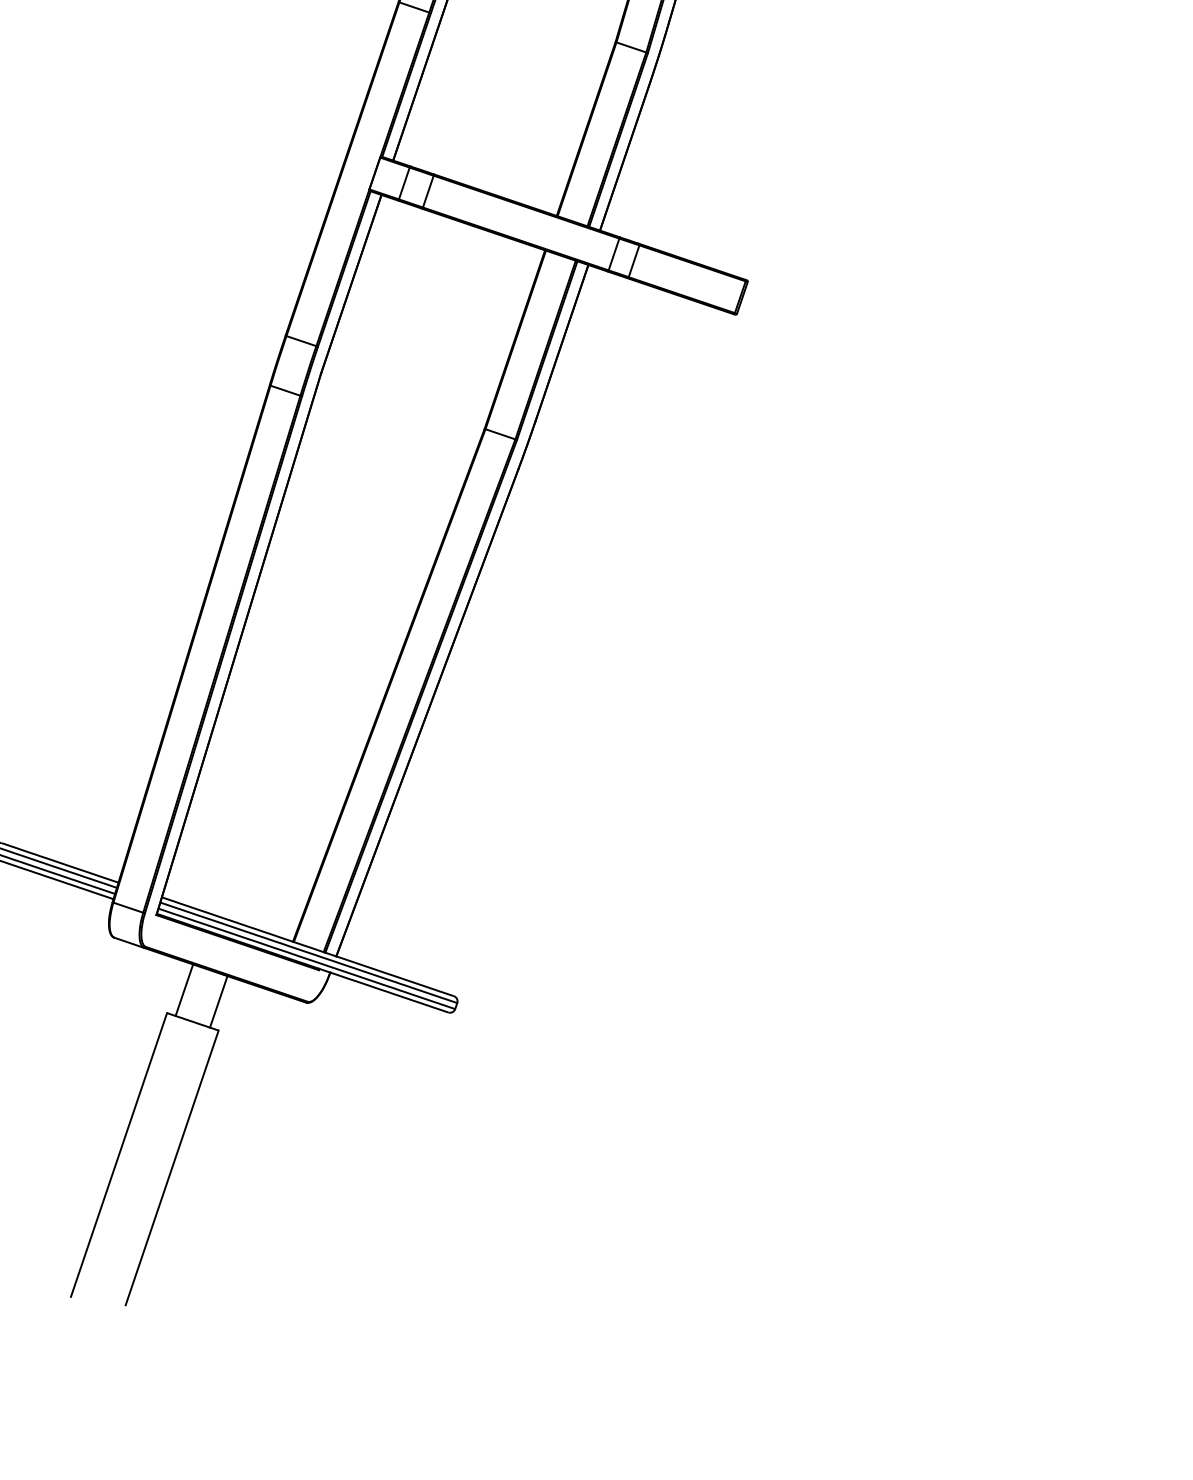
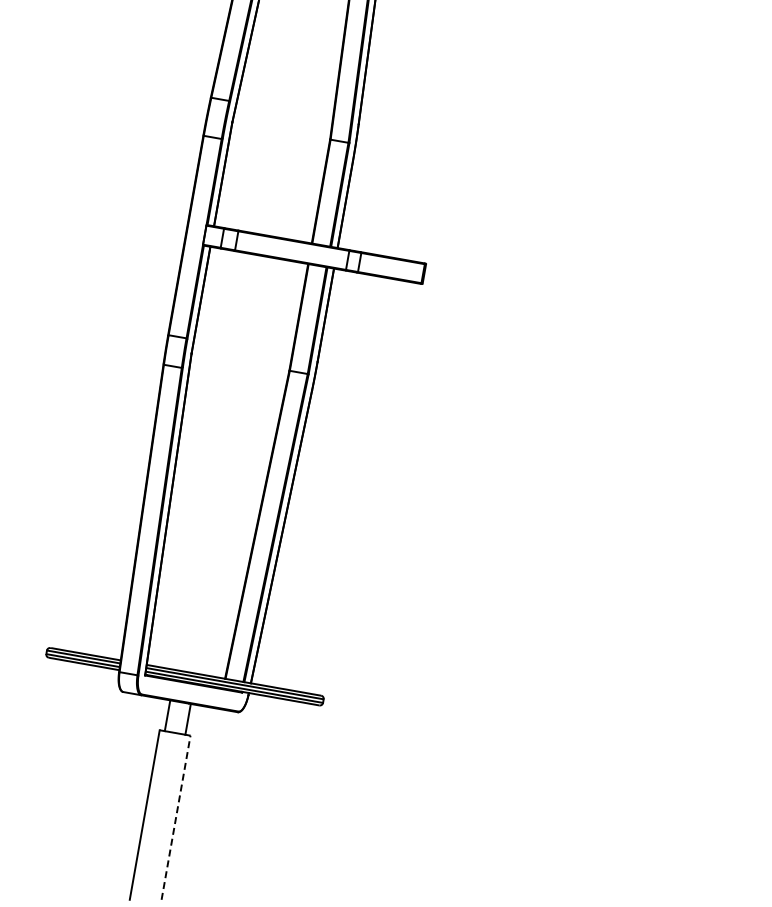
line: (172, 1167) -> (176, 817), solid -> dashed

